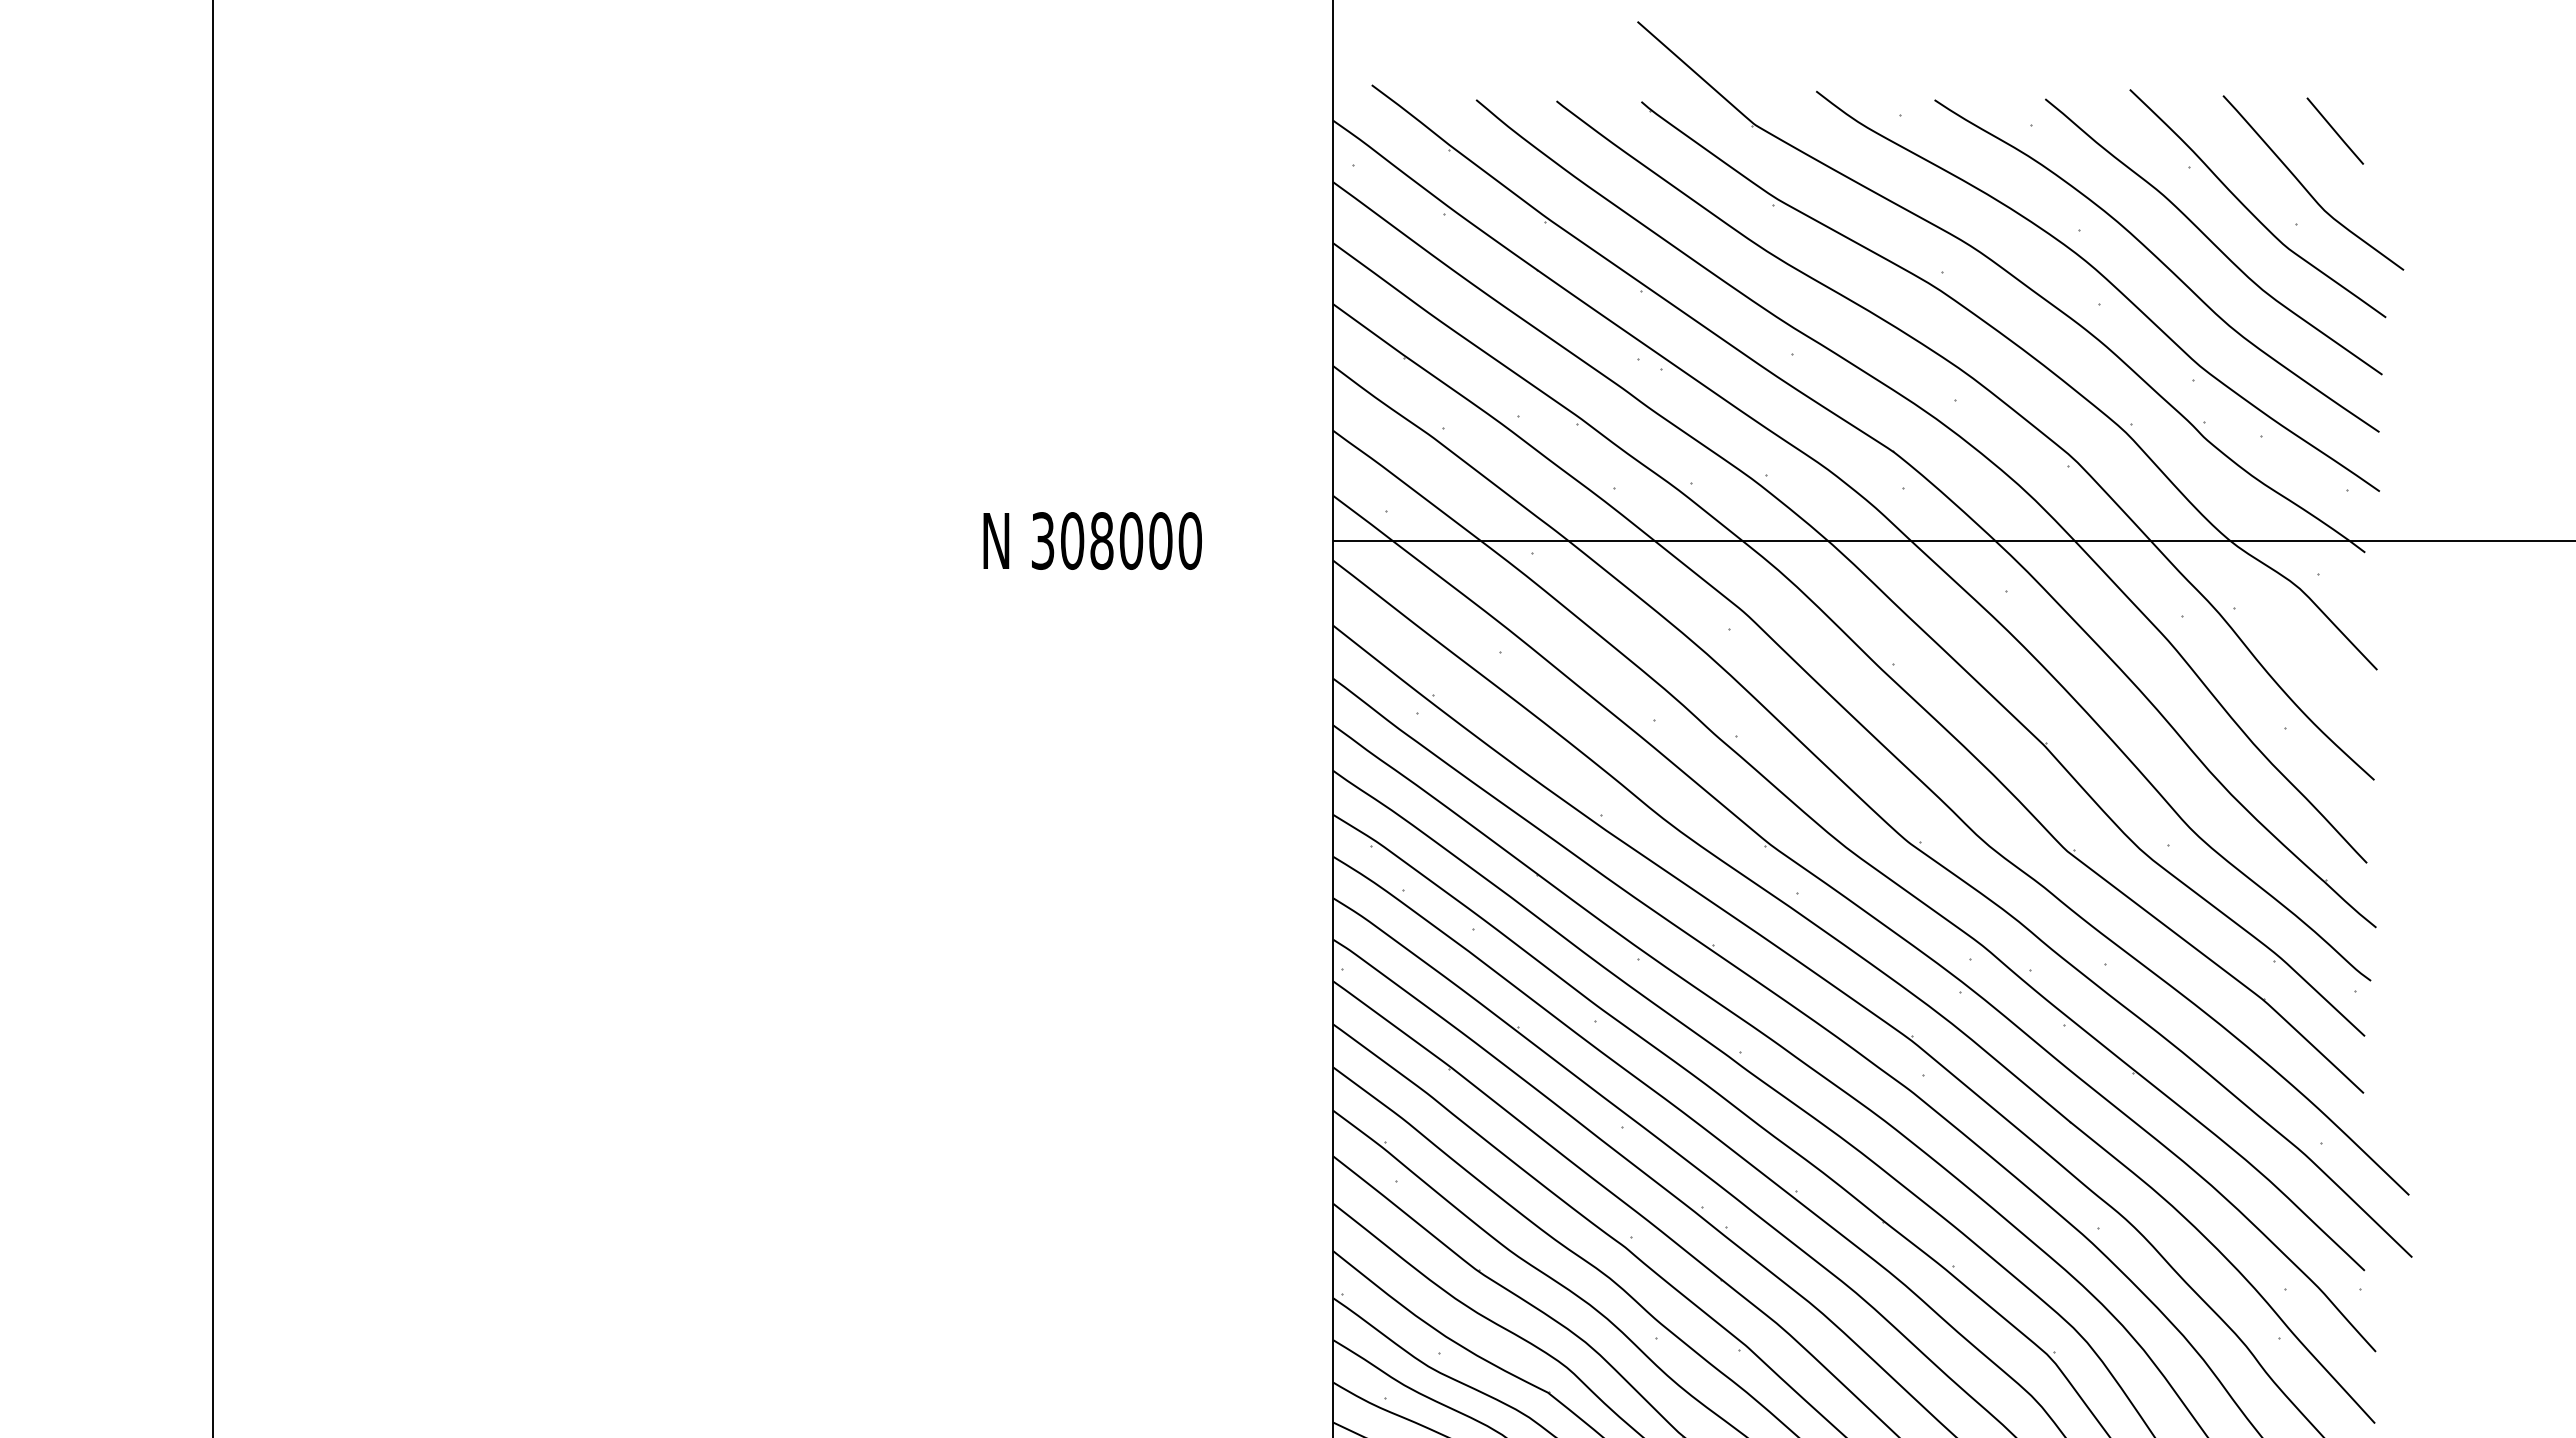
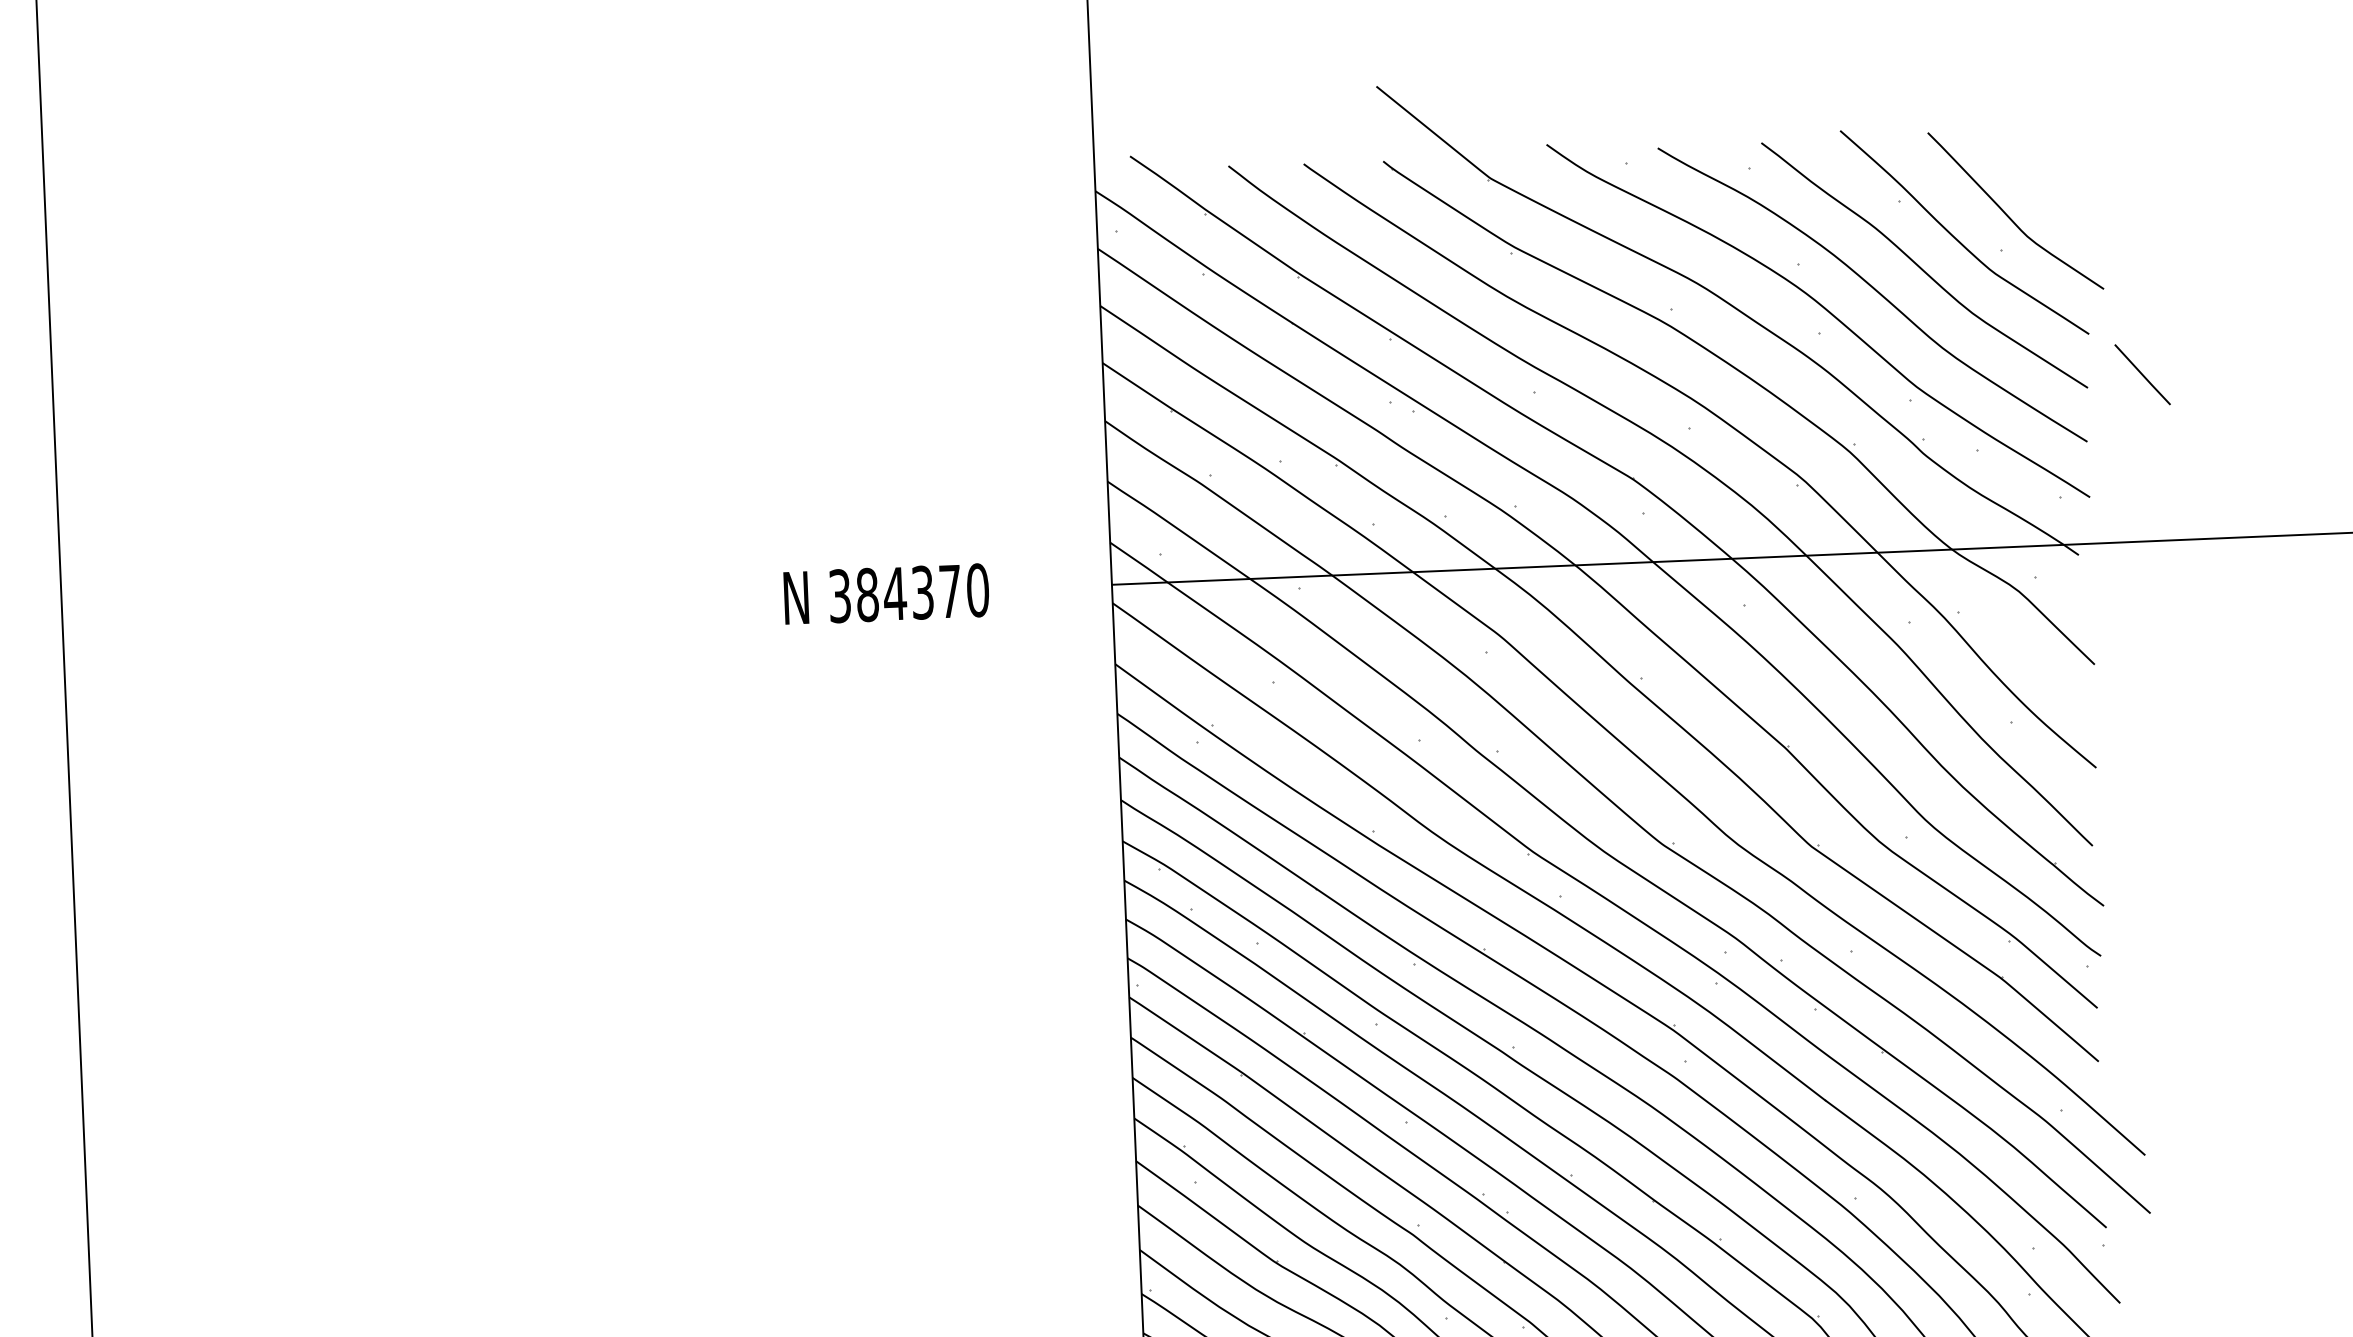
line: (2335, 130) -> (2142, 374), moved
text: (1116, 540) -> (908, 592), 308000 -> 384370

